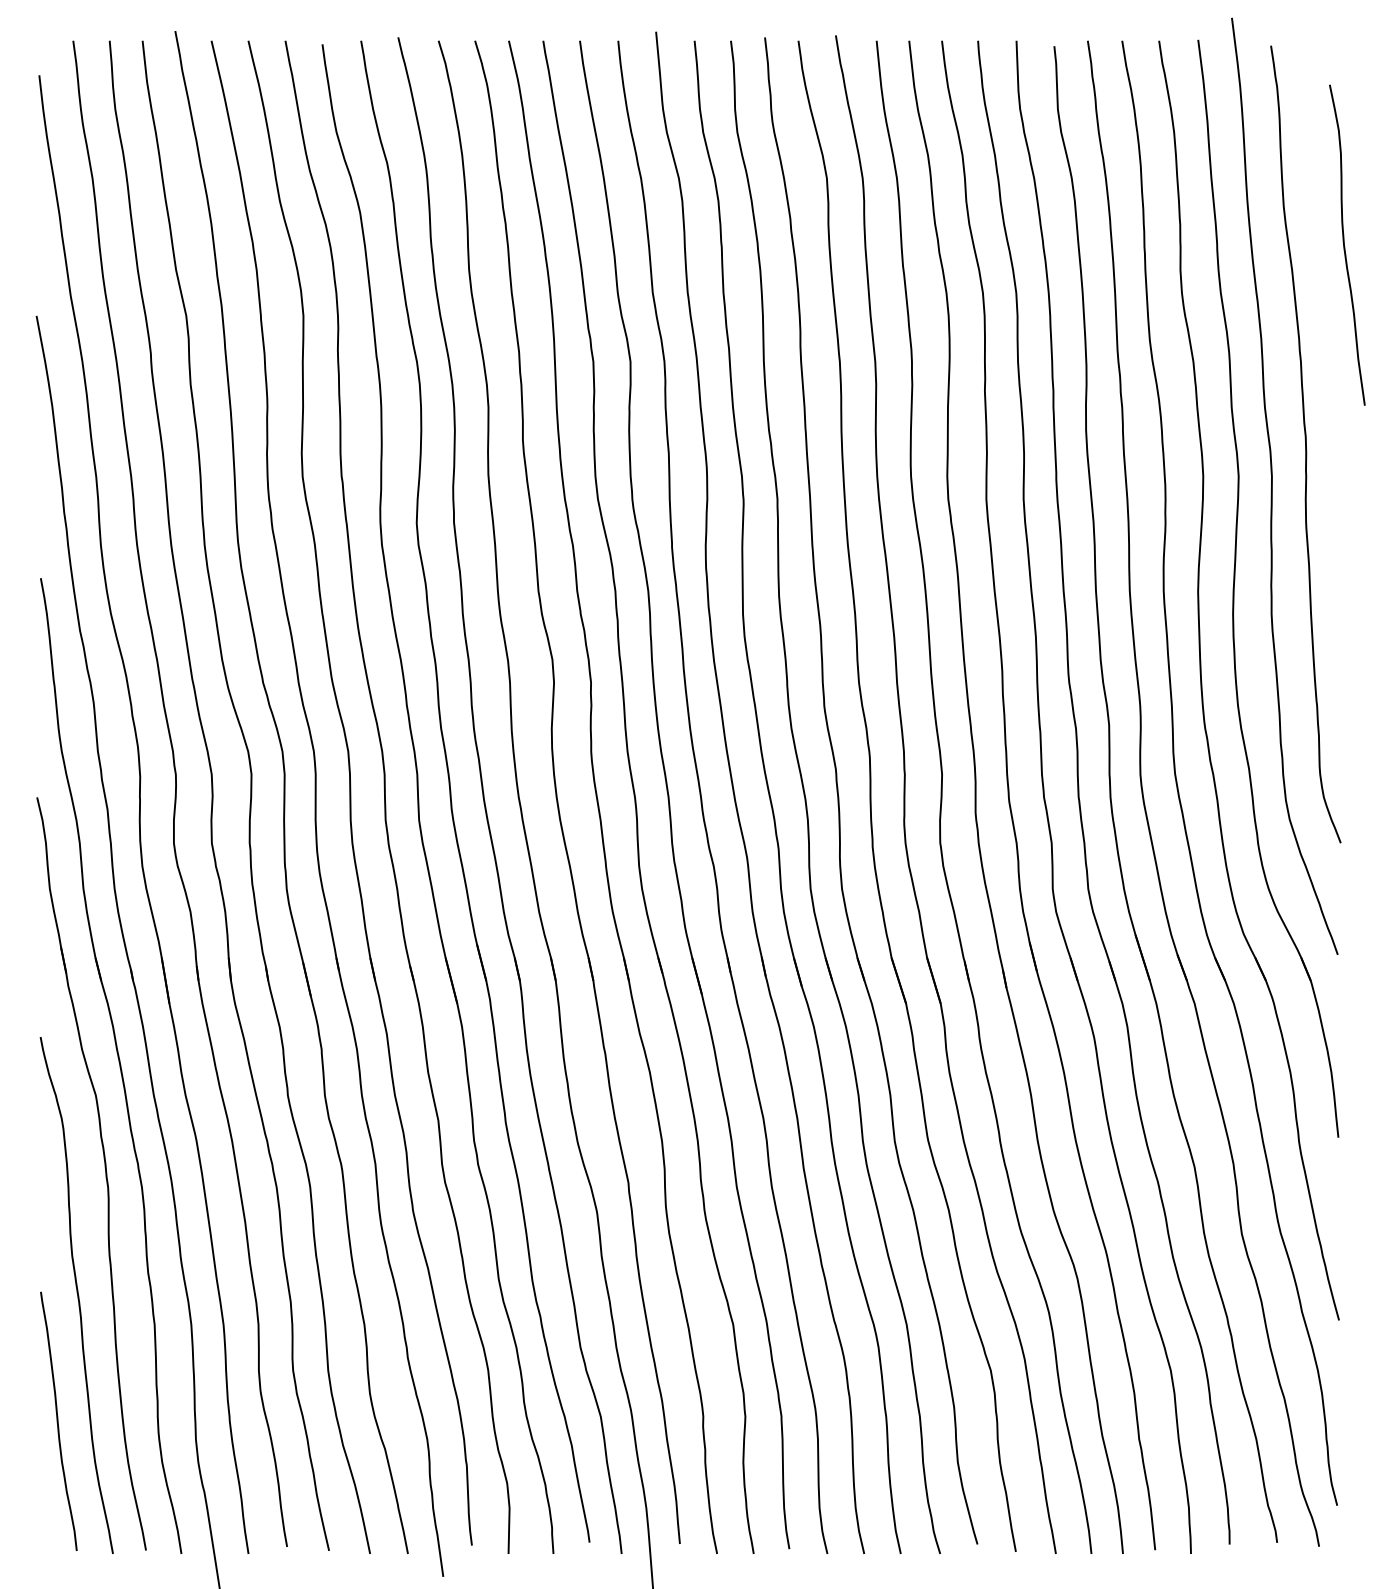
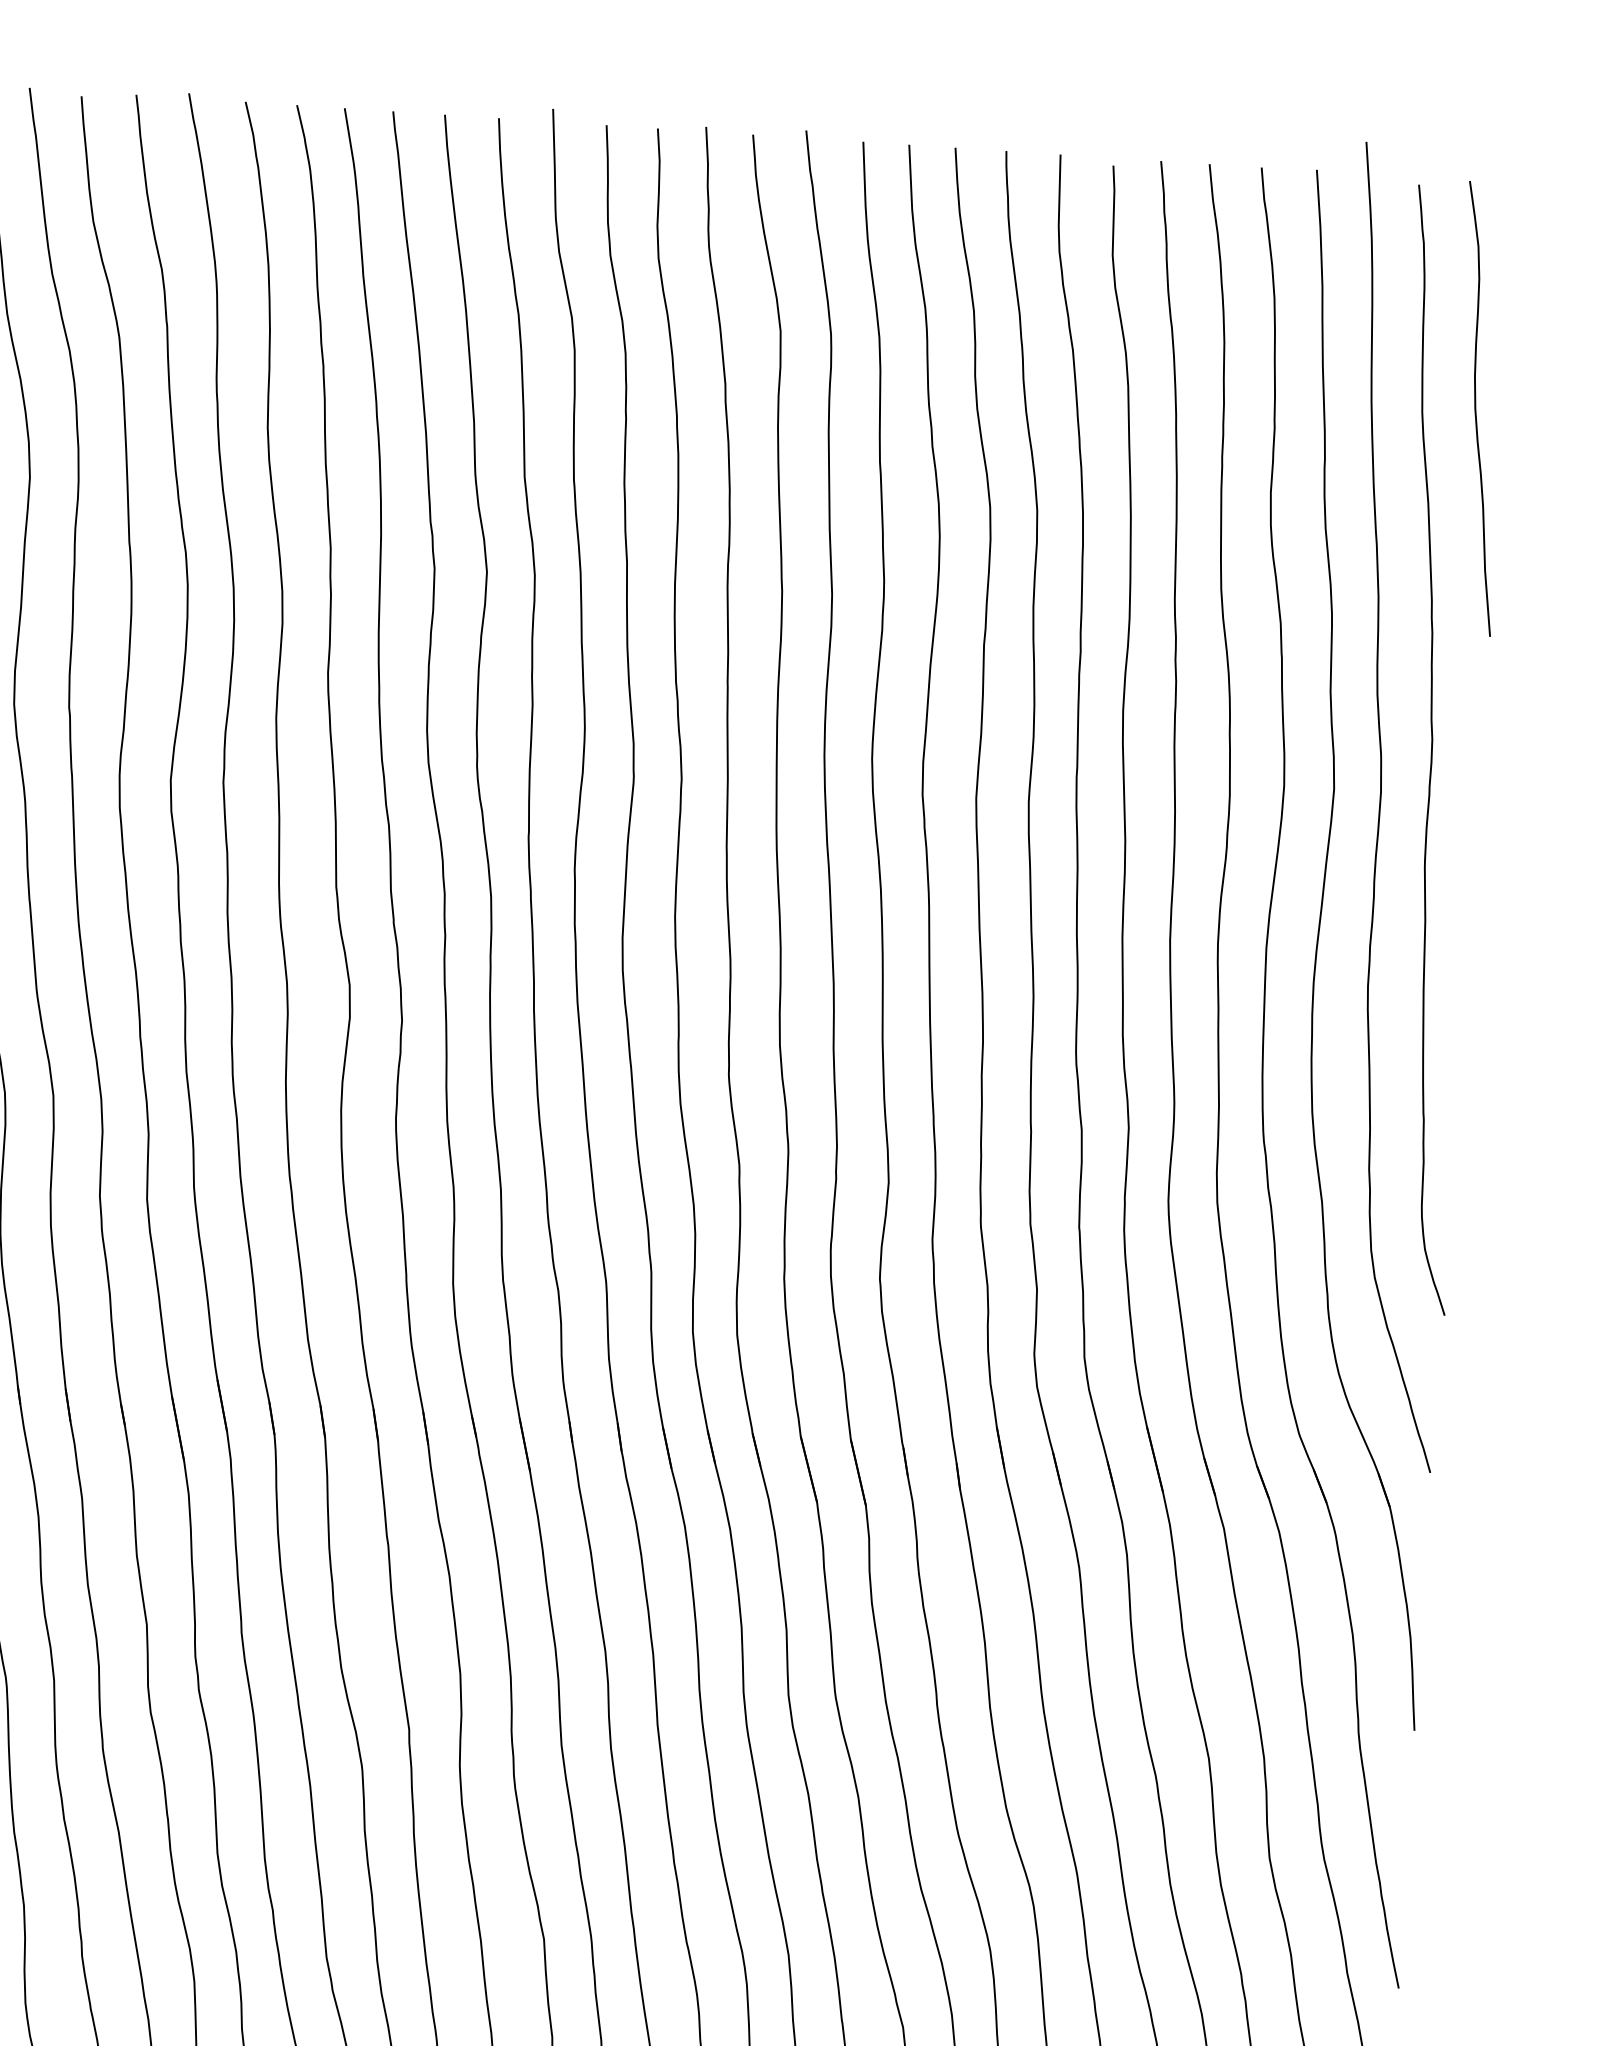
curve: (1345, 246) -> (1477, 410), moved

